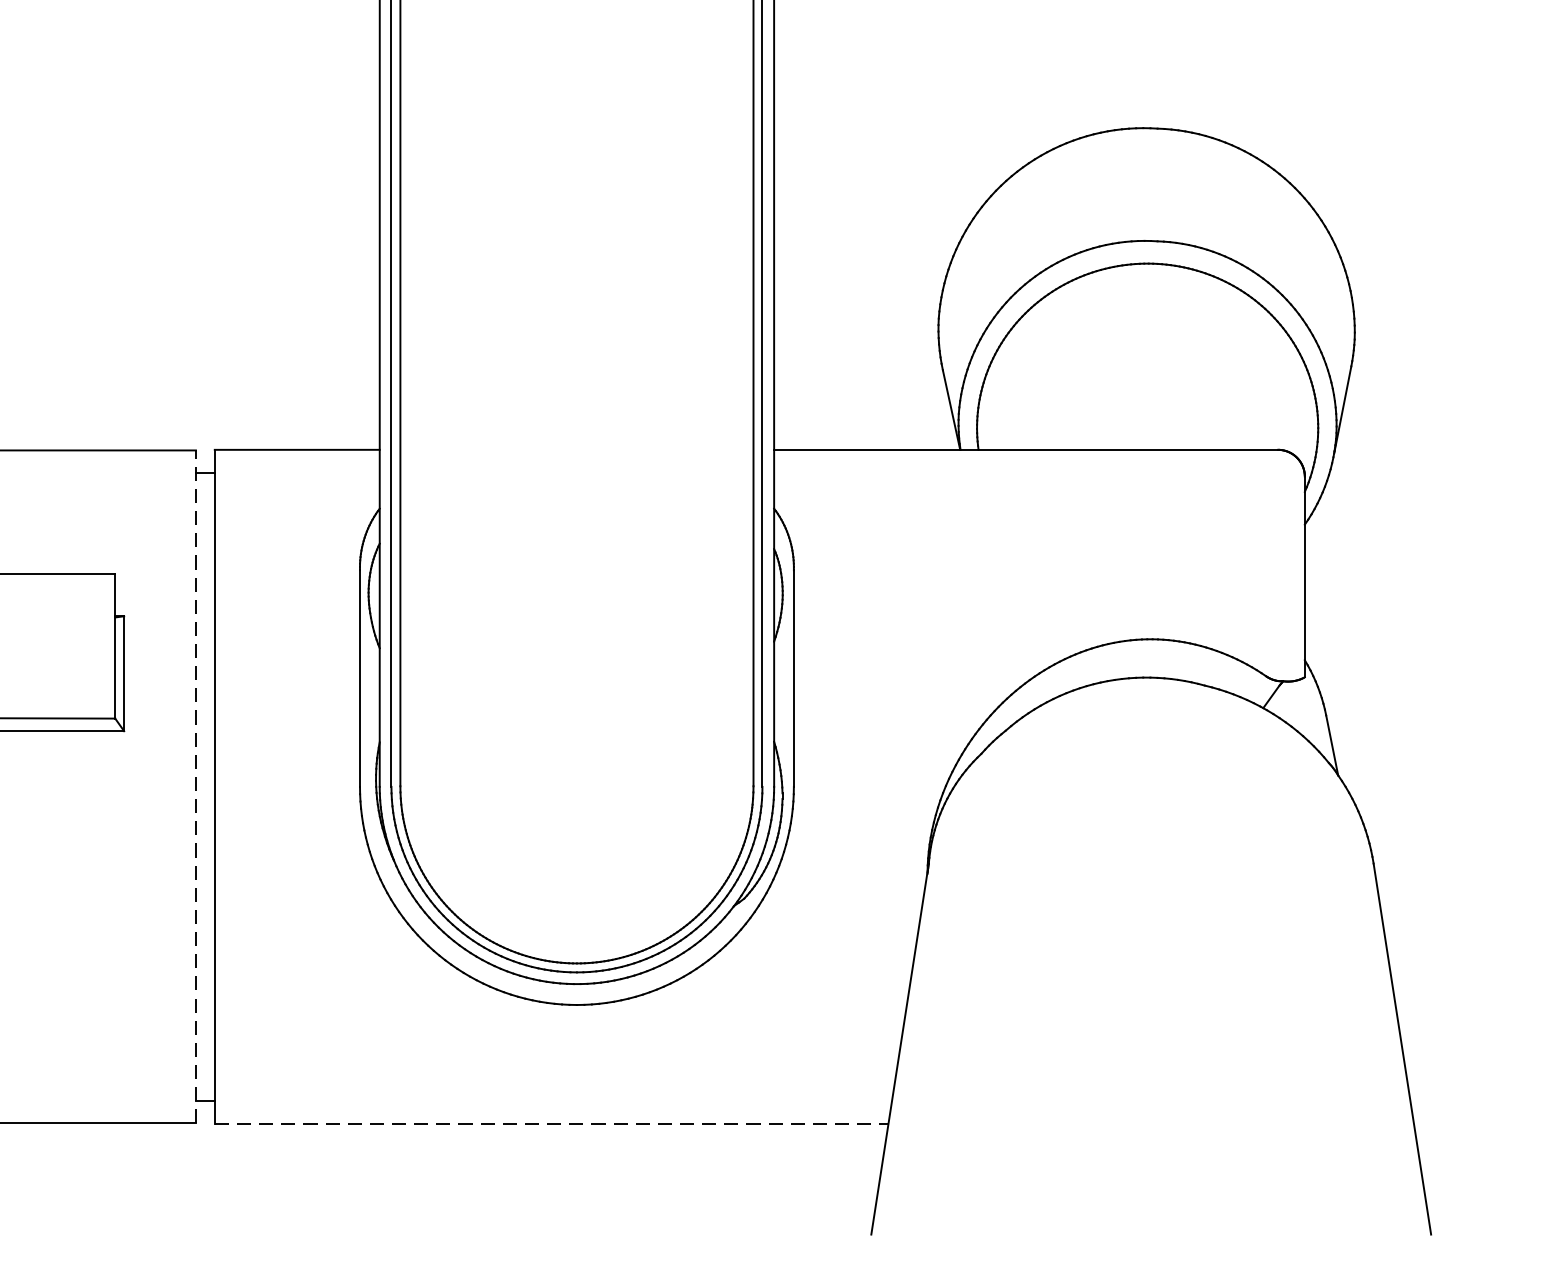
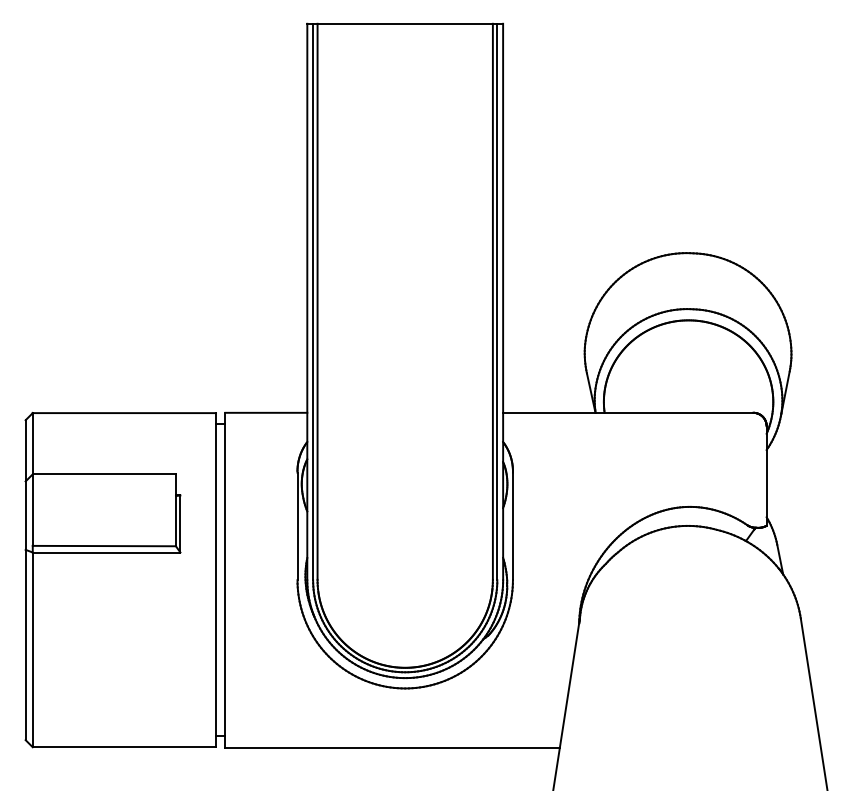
line: (196, 785) -> (216, 579), dashed -> solid
line: (553, 1123) -> (393, 747), dashed -> solid

